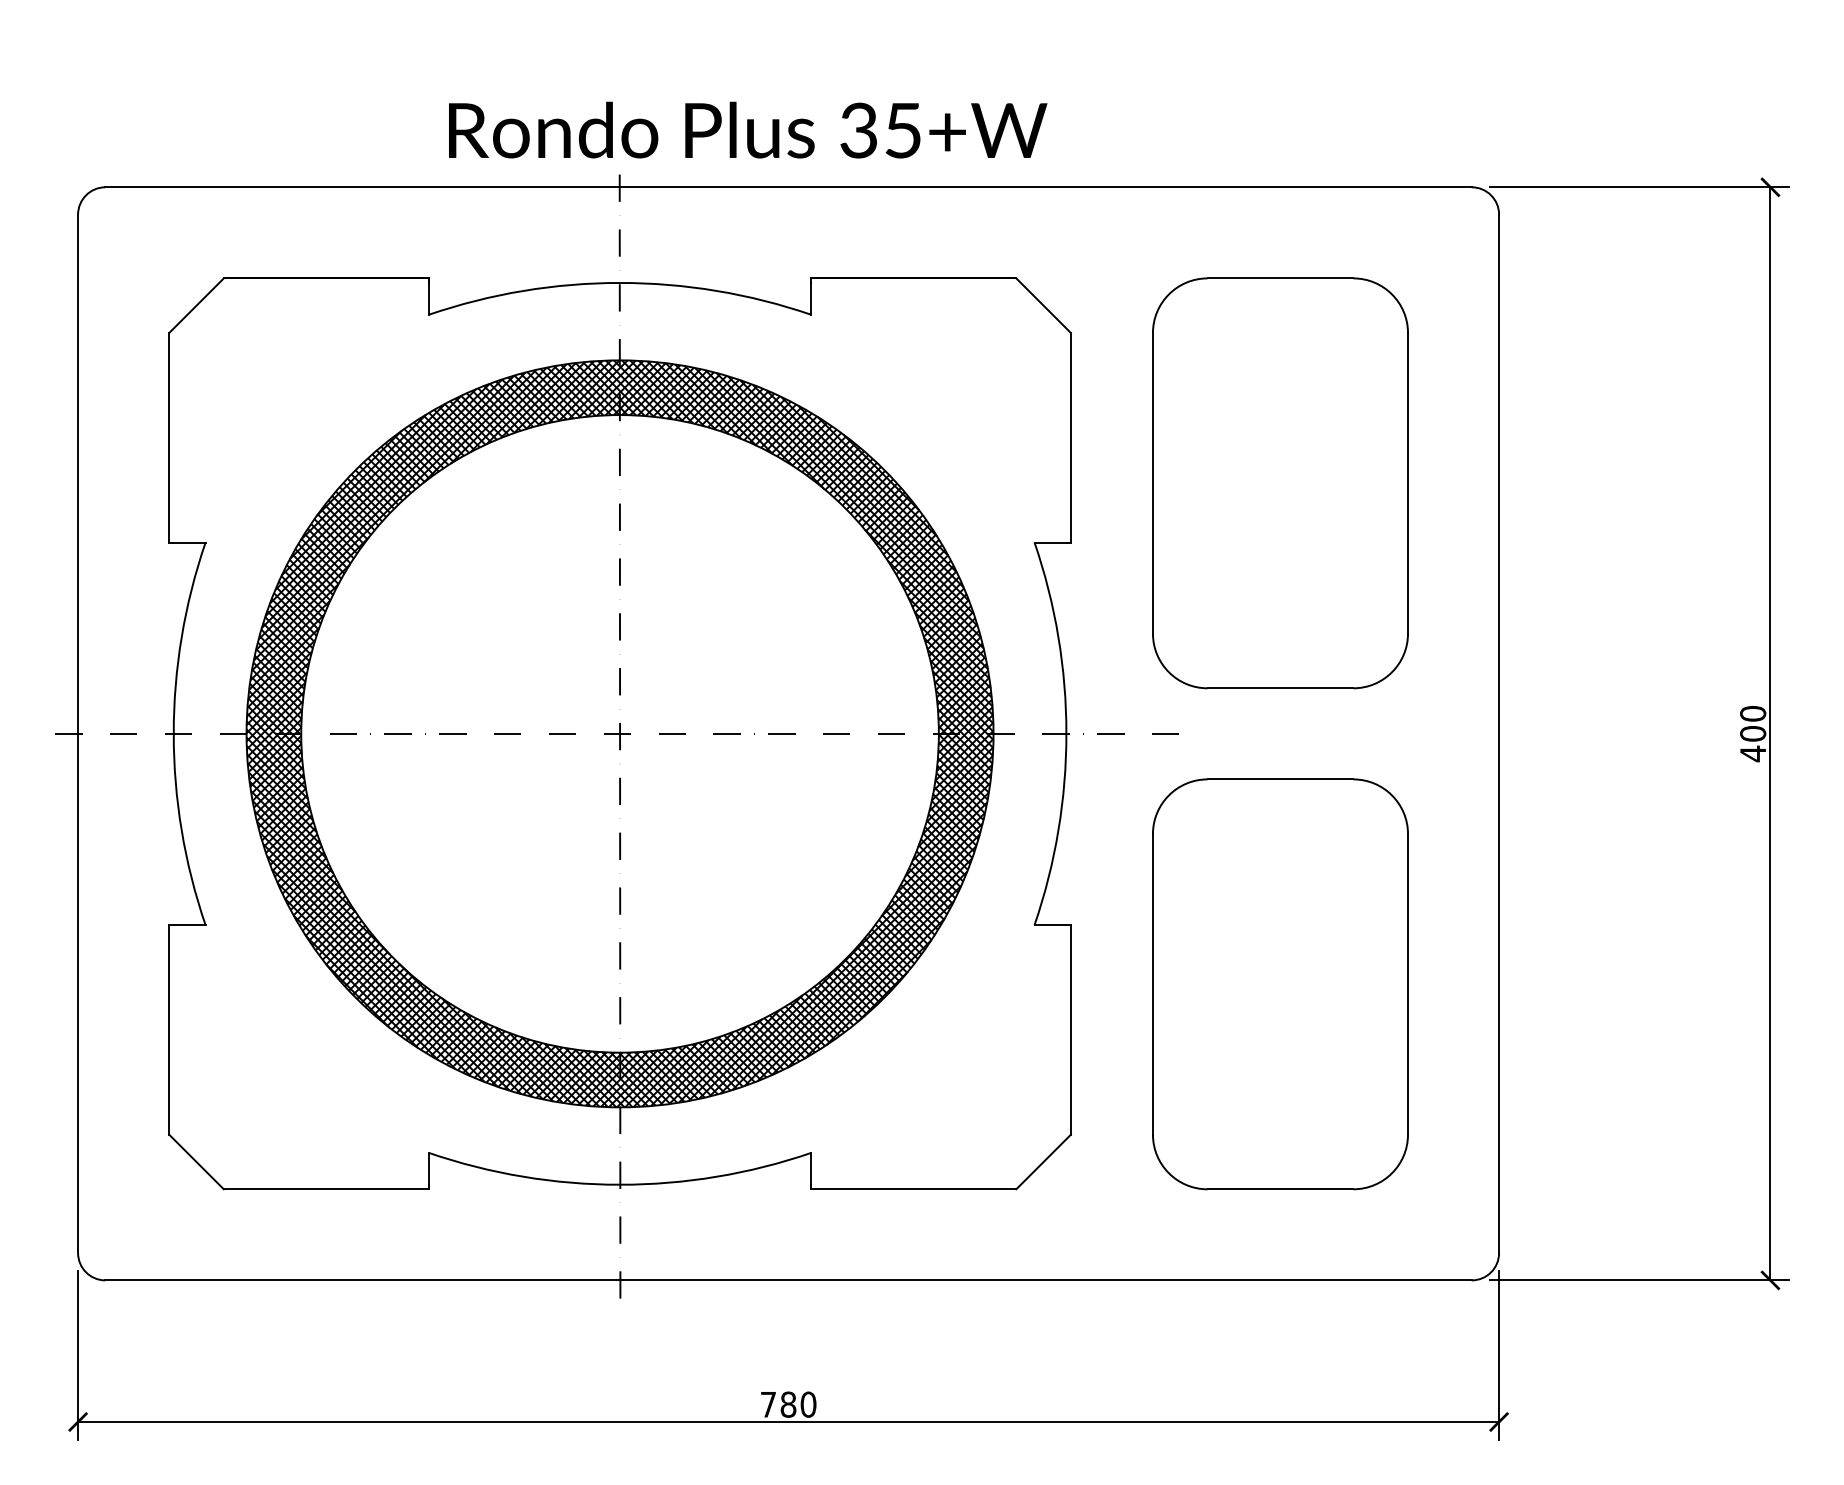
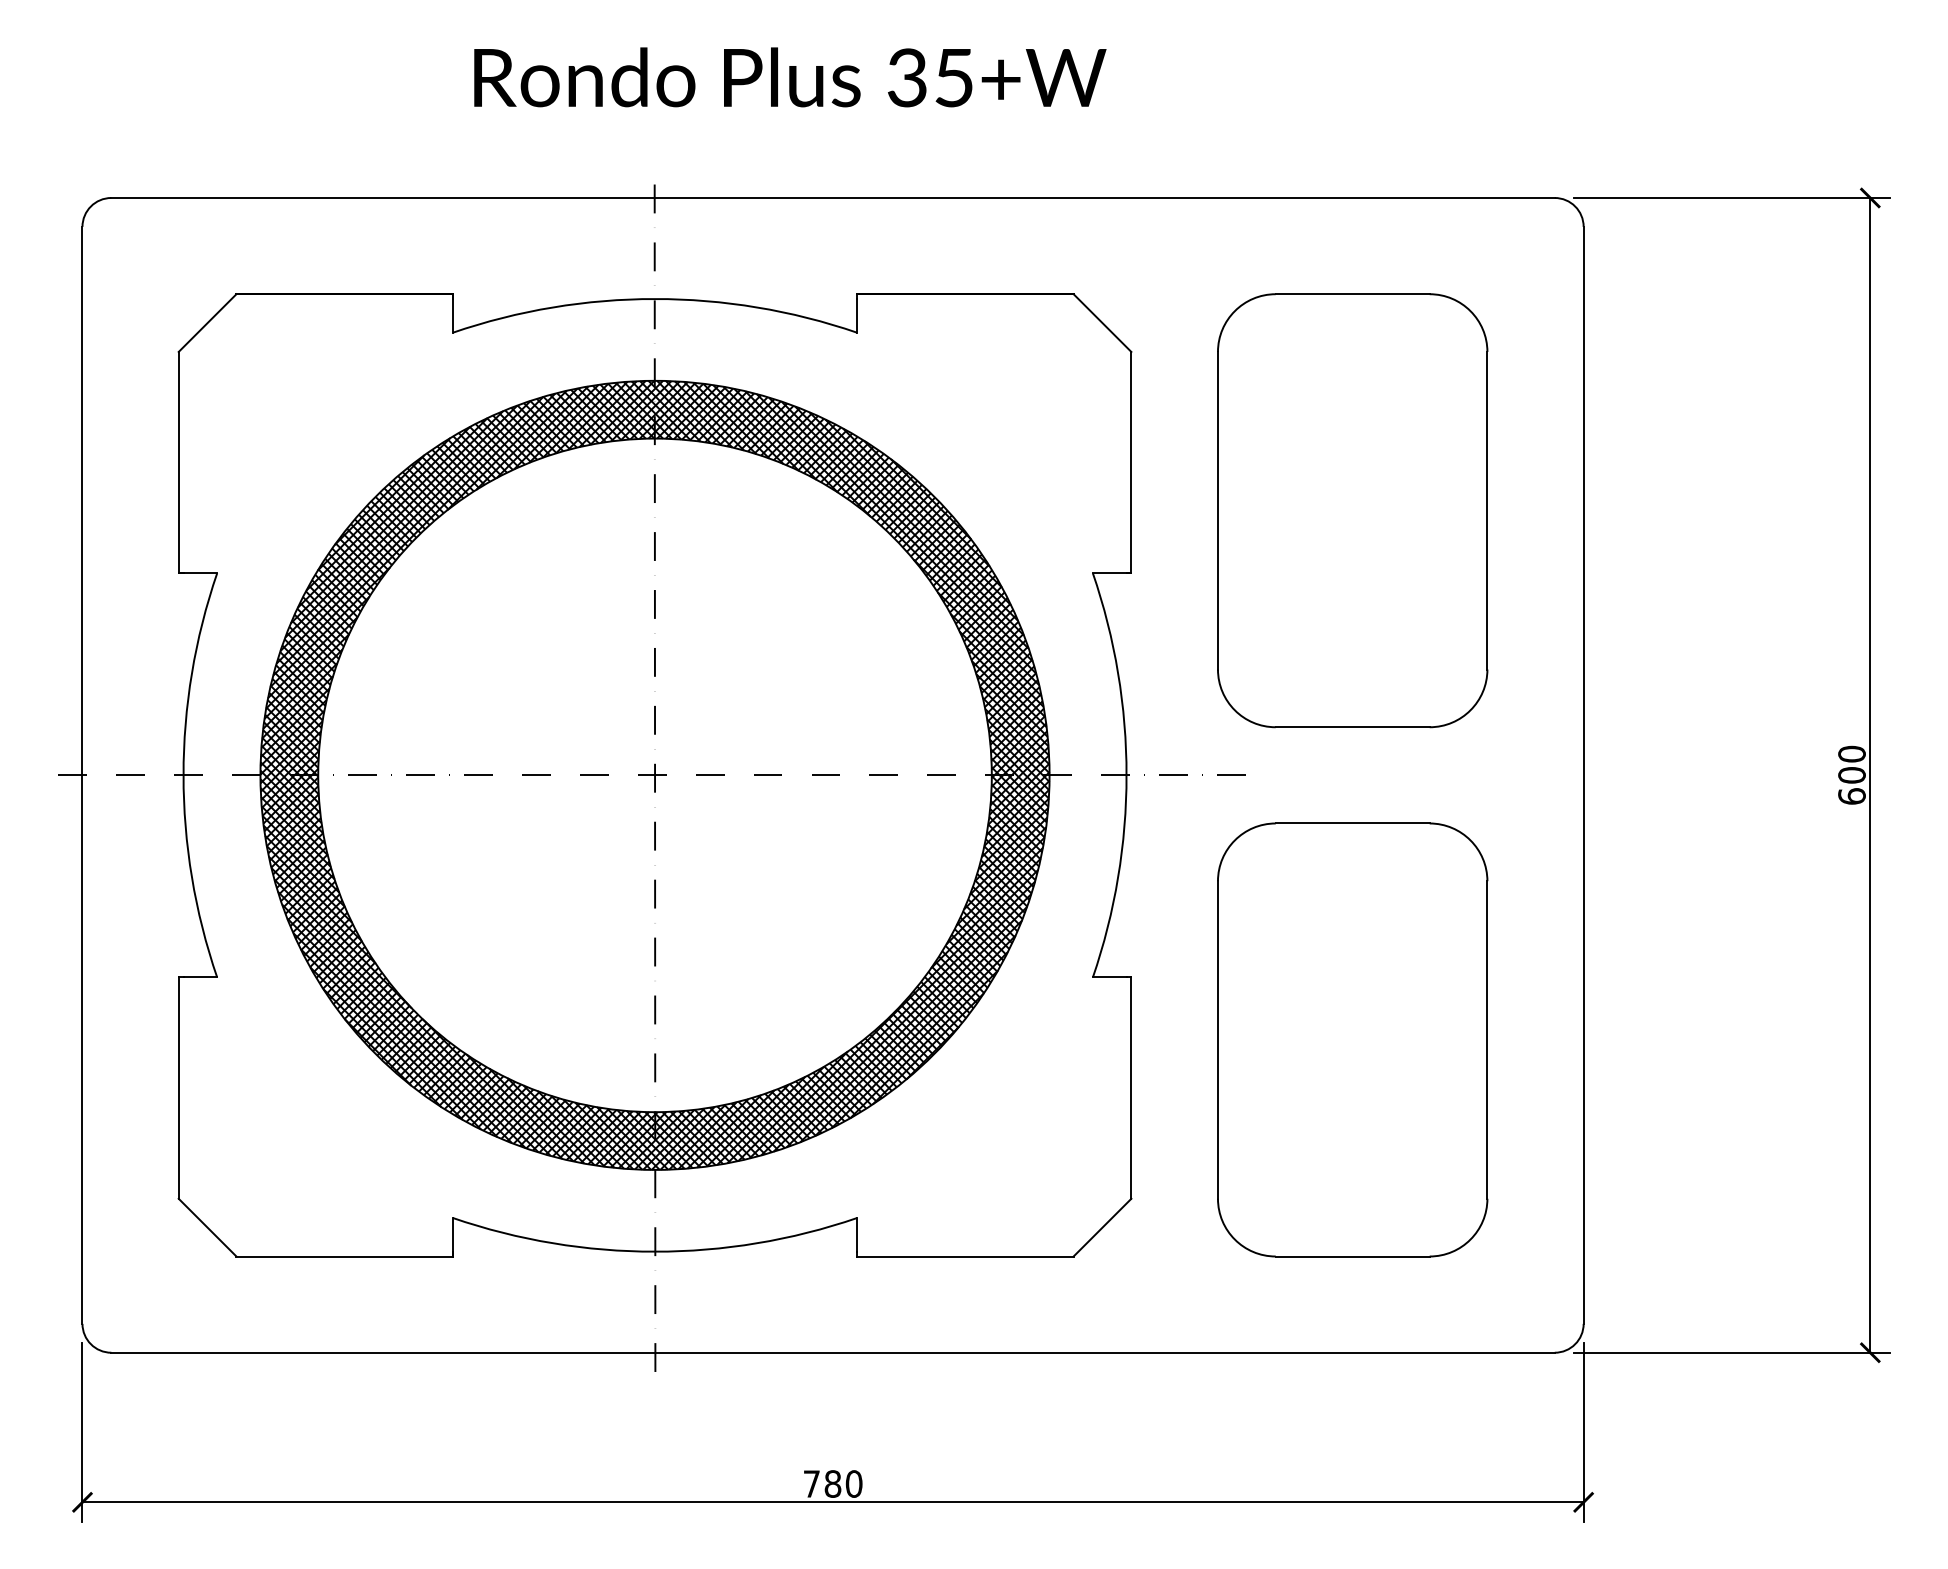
text: (748, 129) -> (790, 76), moved
text: (1753, 753) -> (1852, 796), 400 -> 600

